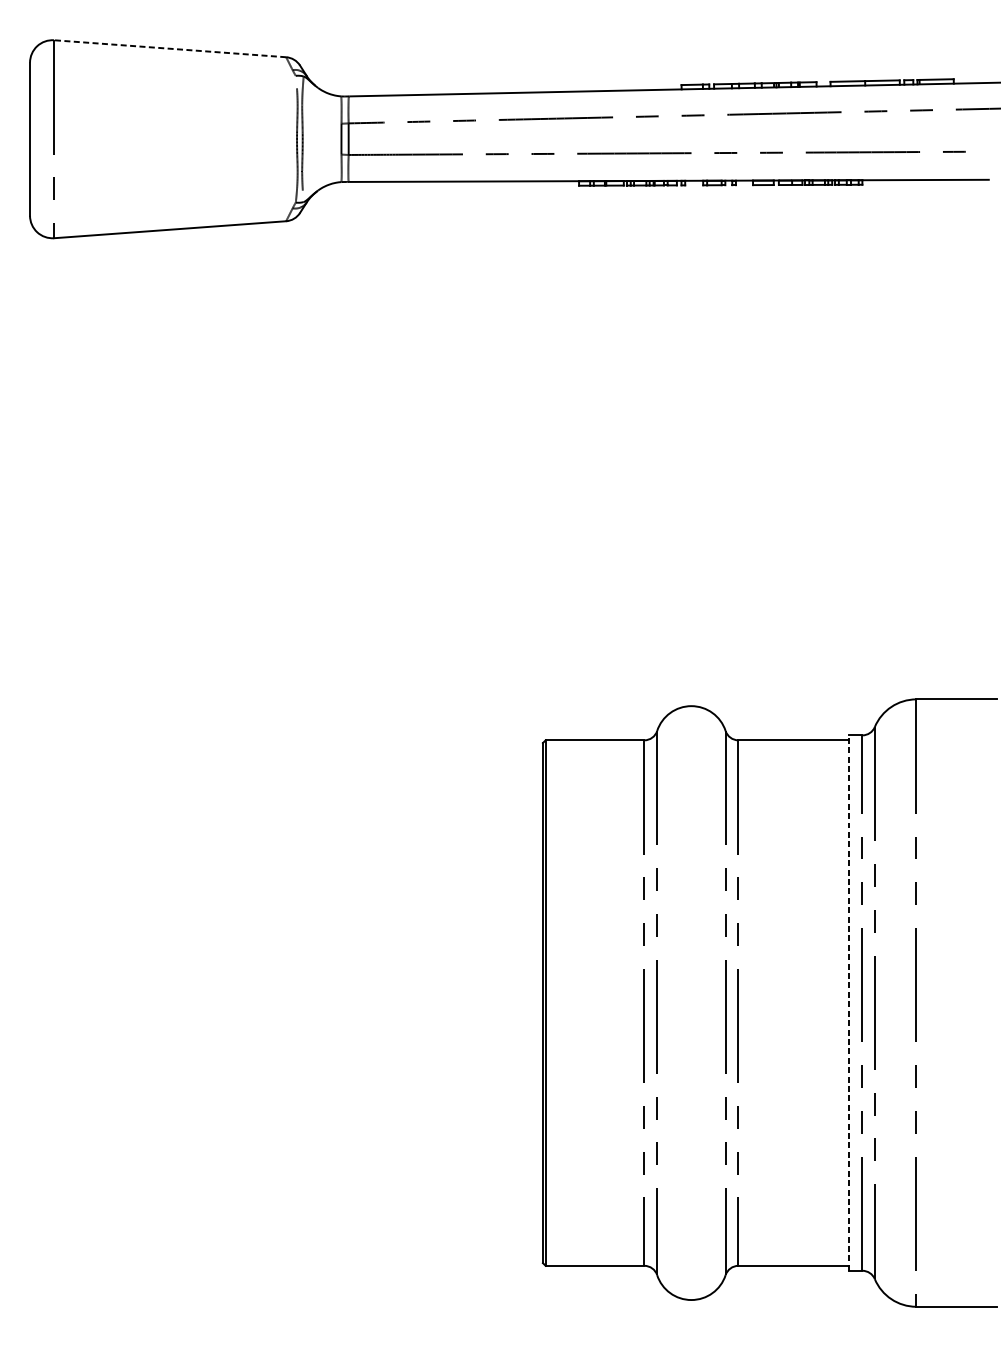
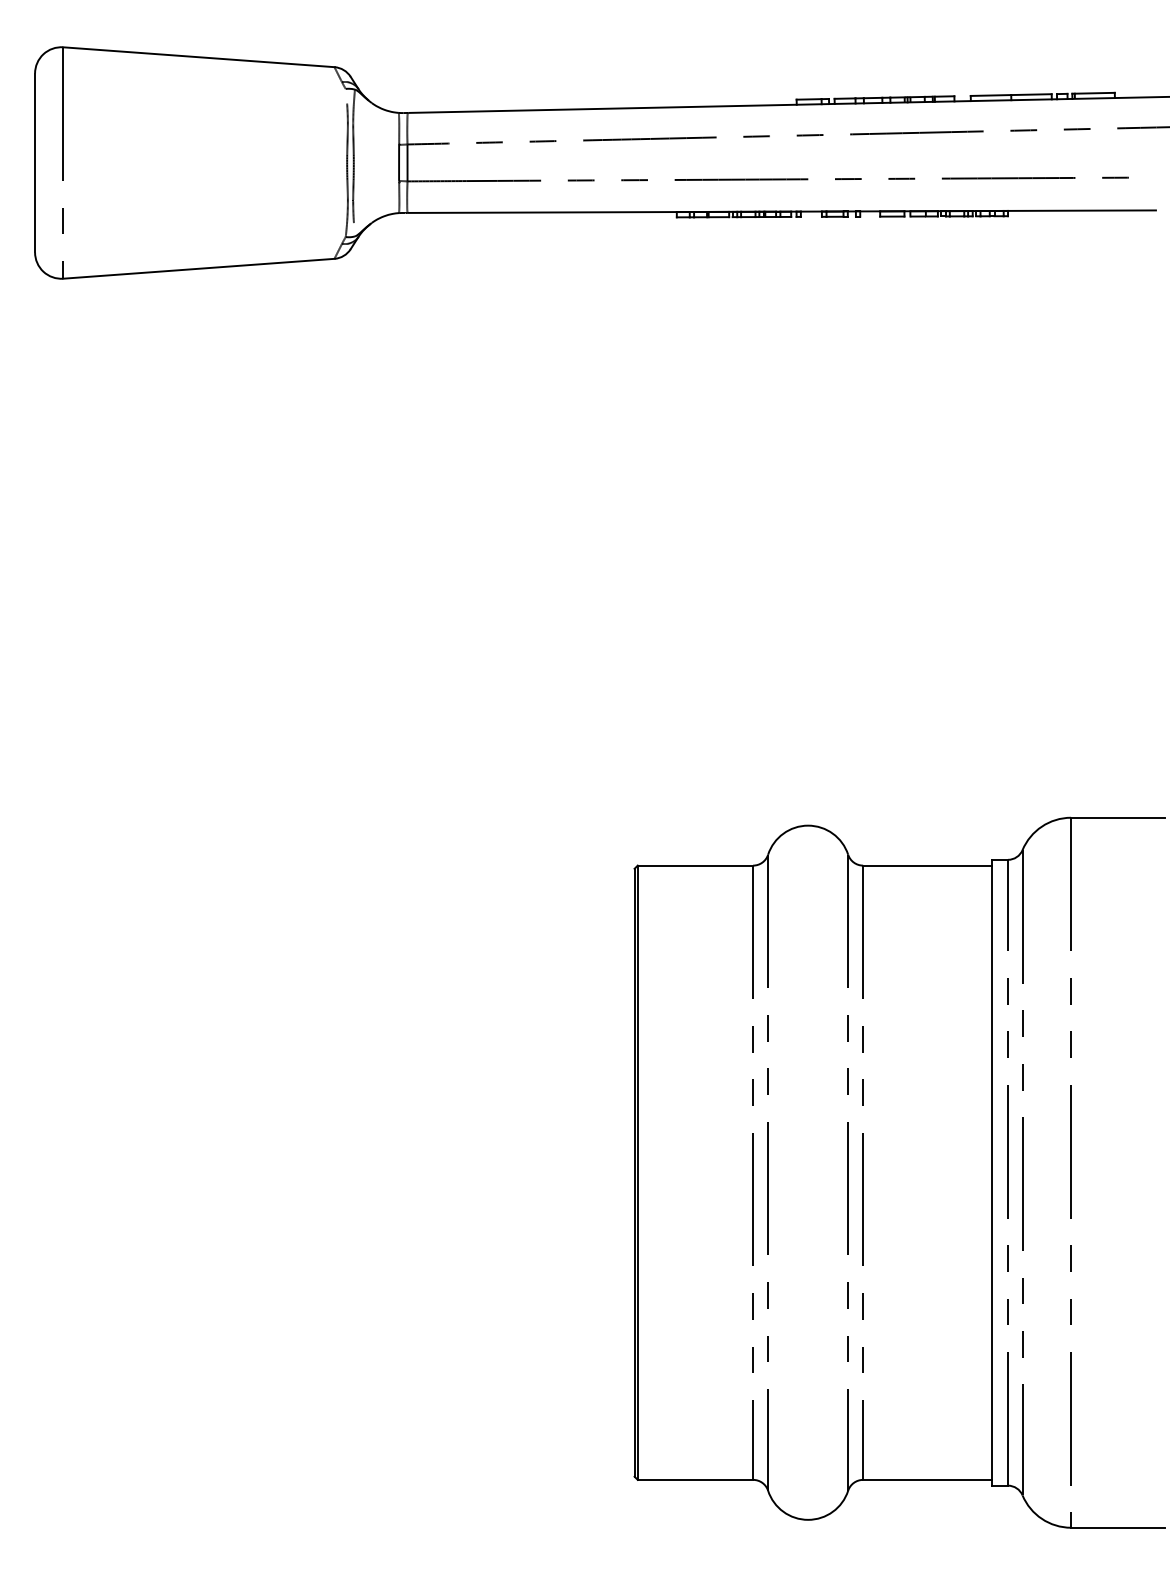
line: (169, 48) -> (198, 57), dashed -> solid
line: (849, 1002) -> (992, 1172), dashed -> solid

